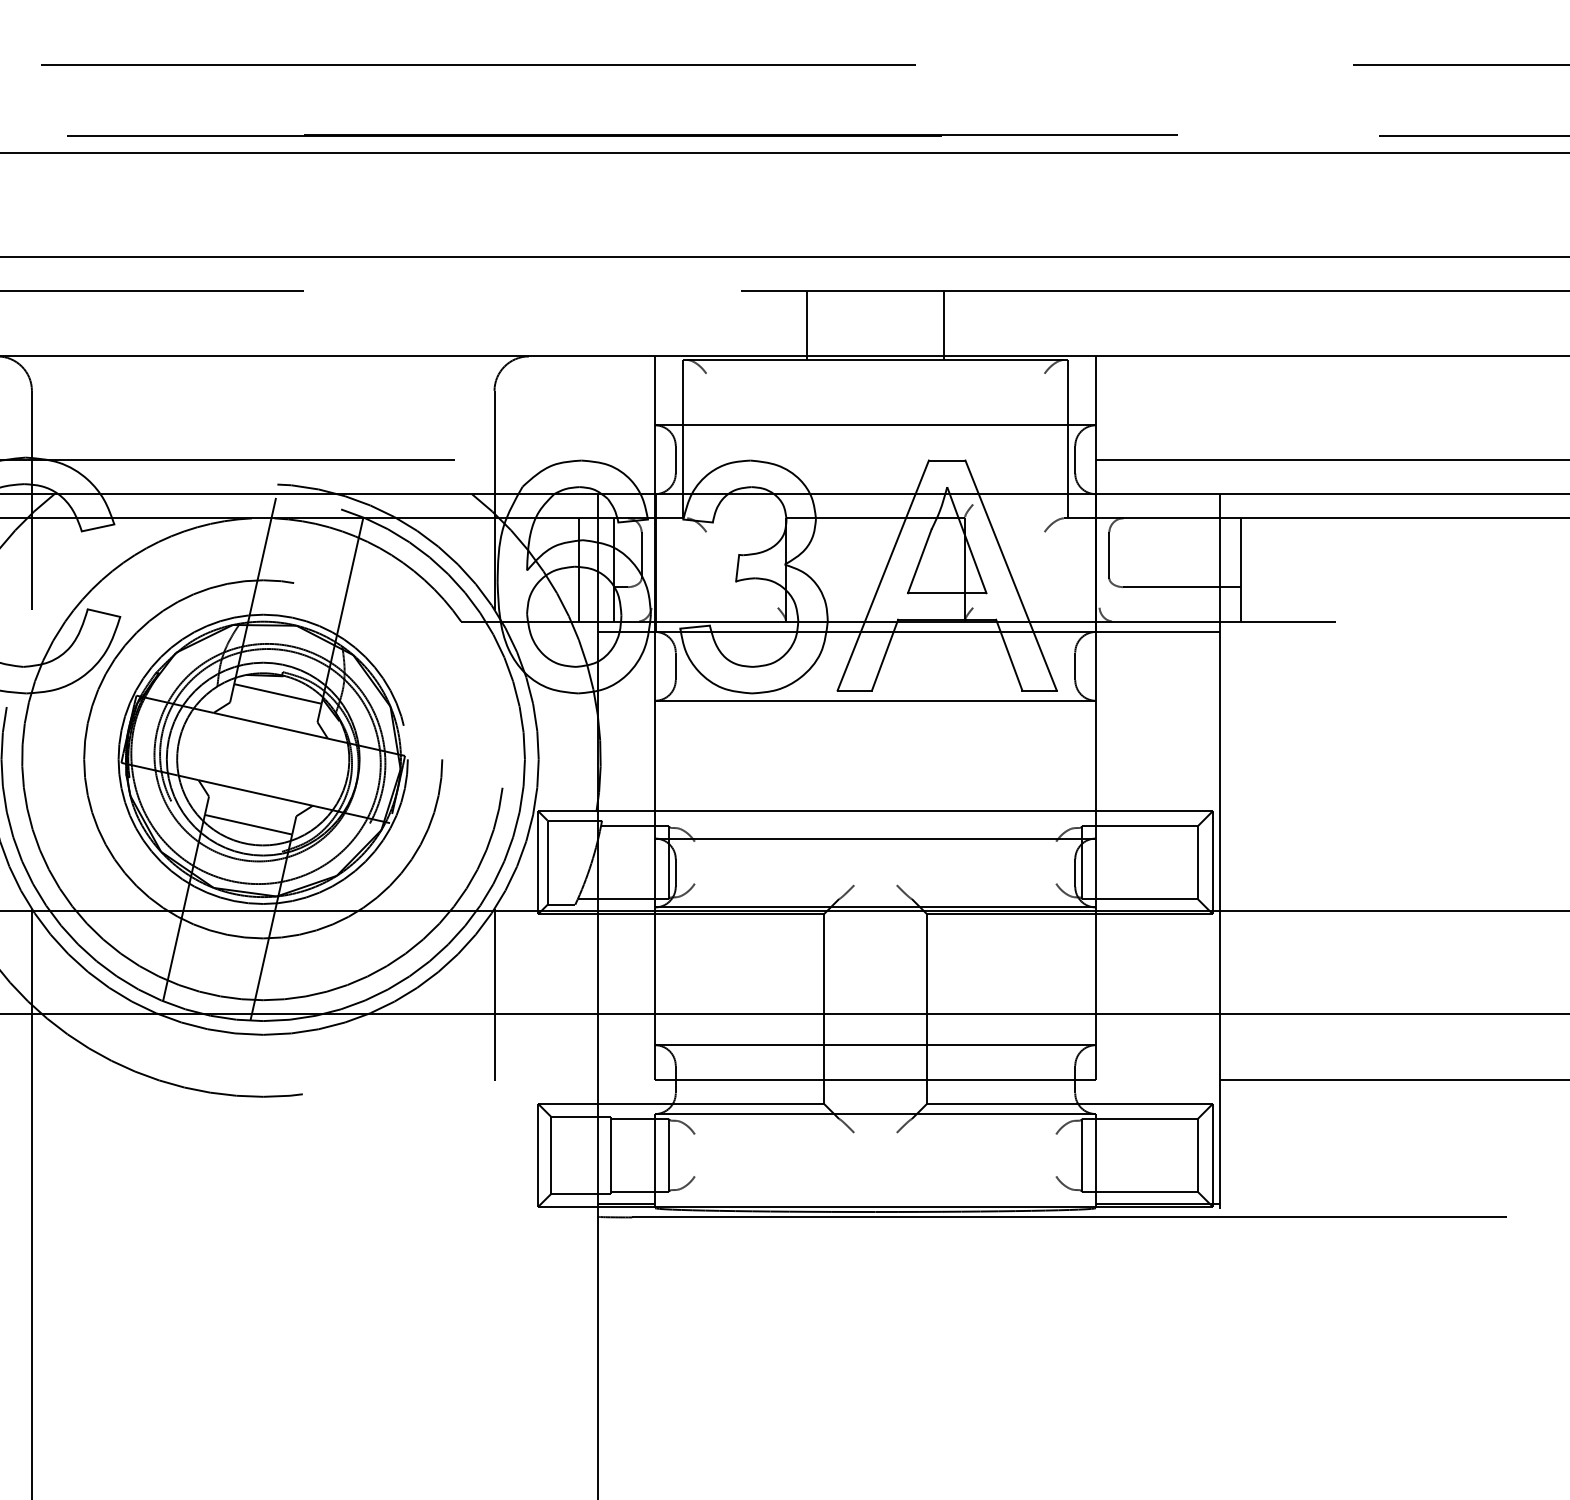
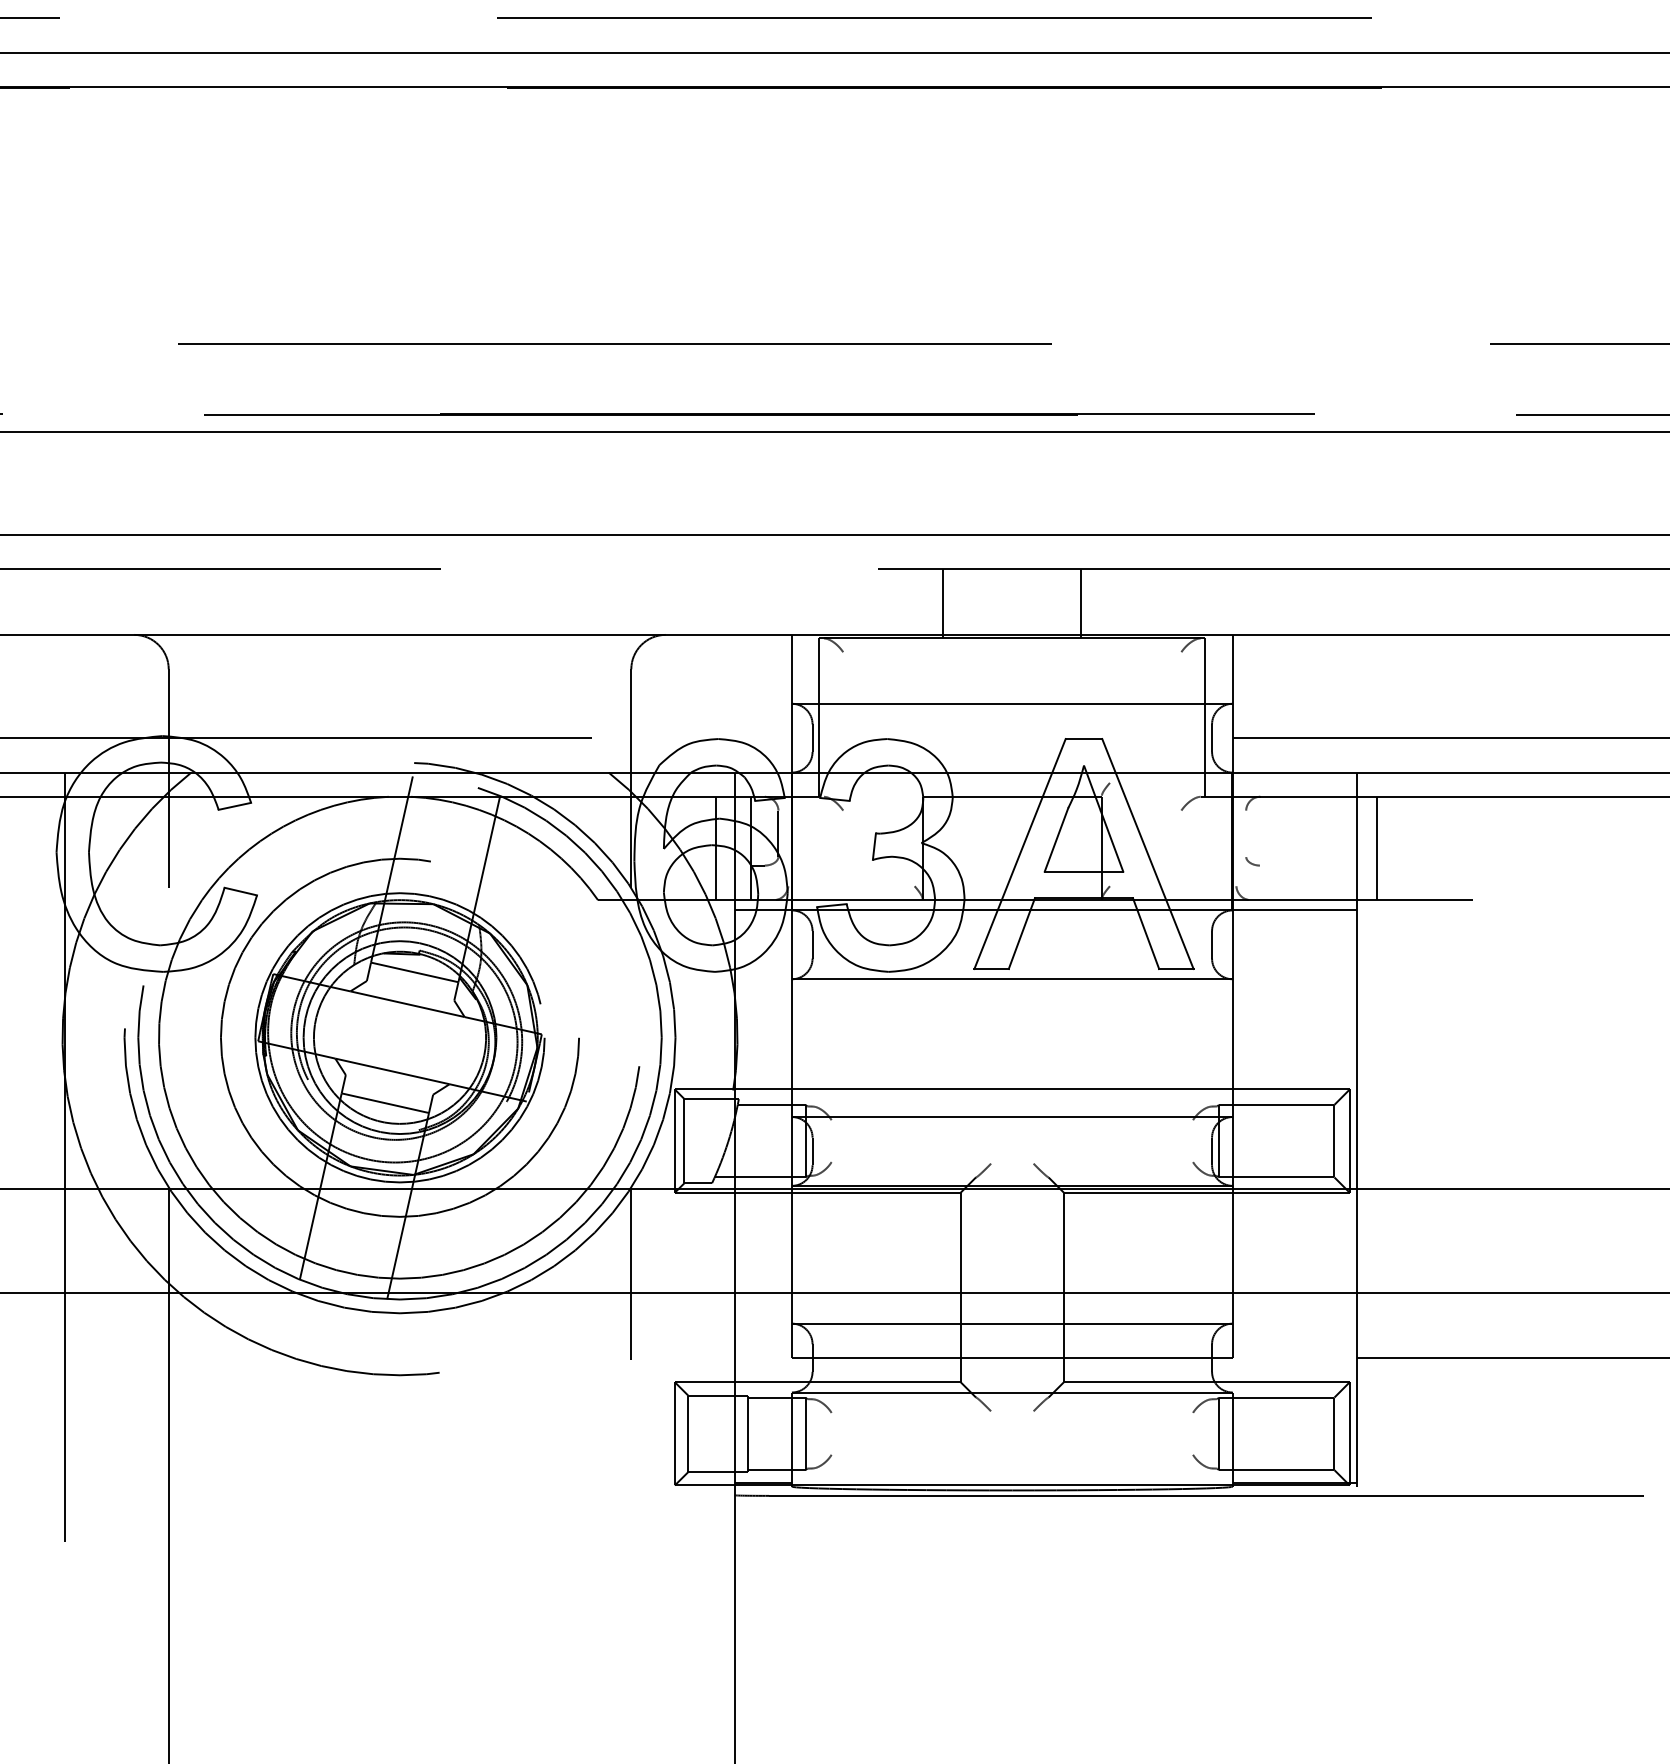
line: (1109, 555) -> (1246, 833), removed
line: (1181, 587) -> (1318, 865), removed

